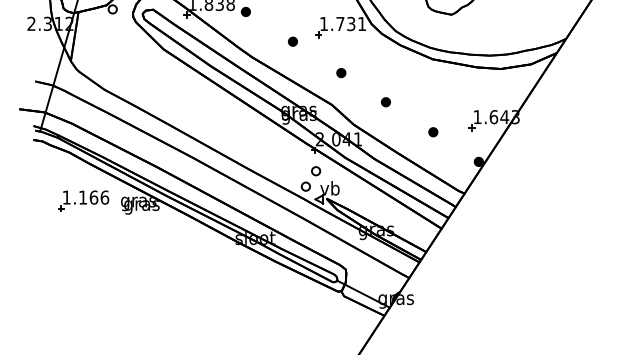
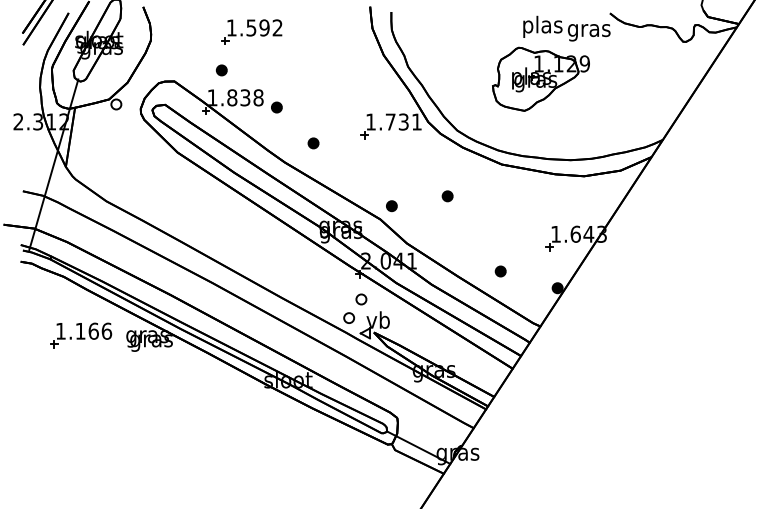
part: (292, 41) -> (313, 143), moved
part: (341, 73) -> (391, 206), moved
part: (385, 102) -> (447, 196), moved
part: (433, 132) -> (500, 271), moved

